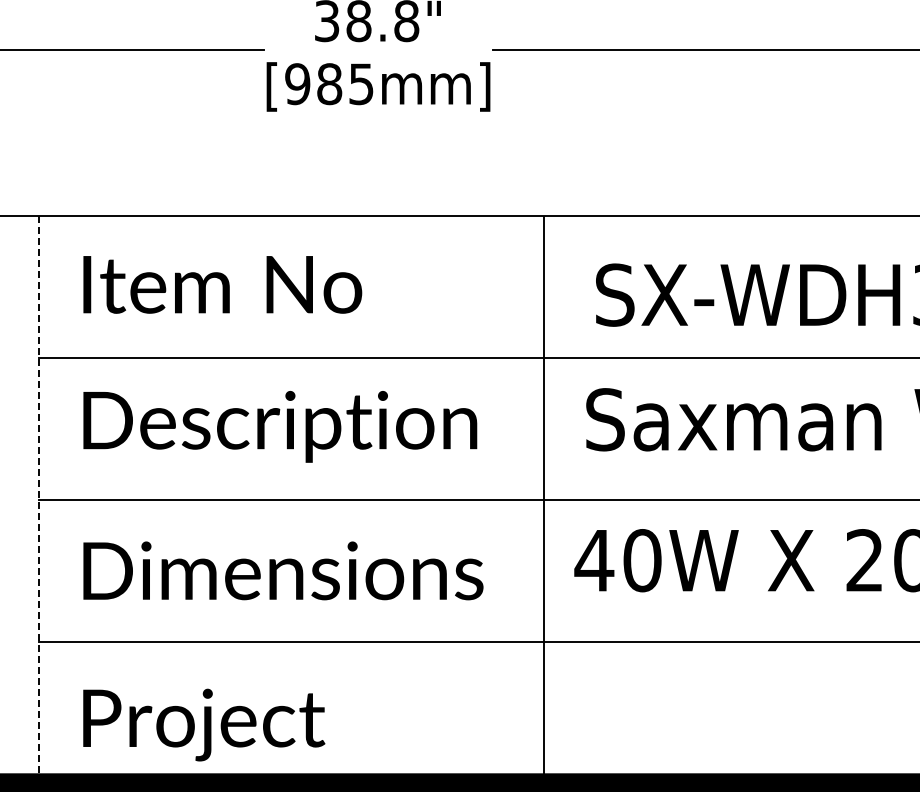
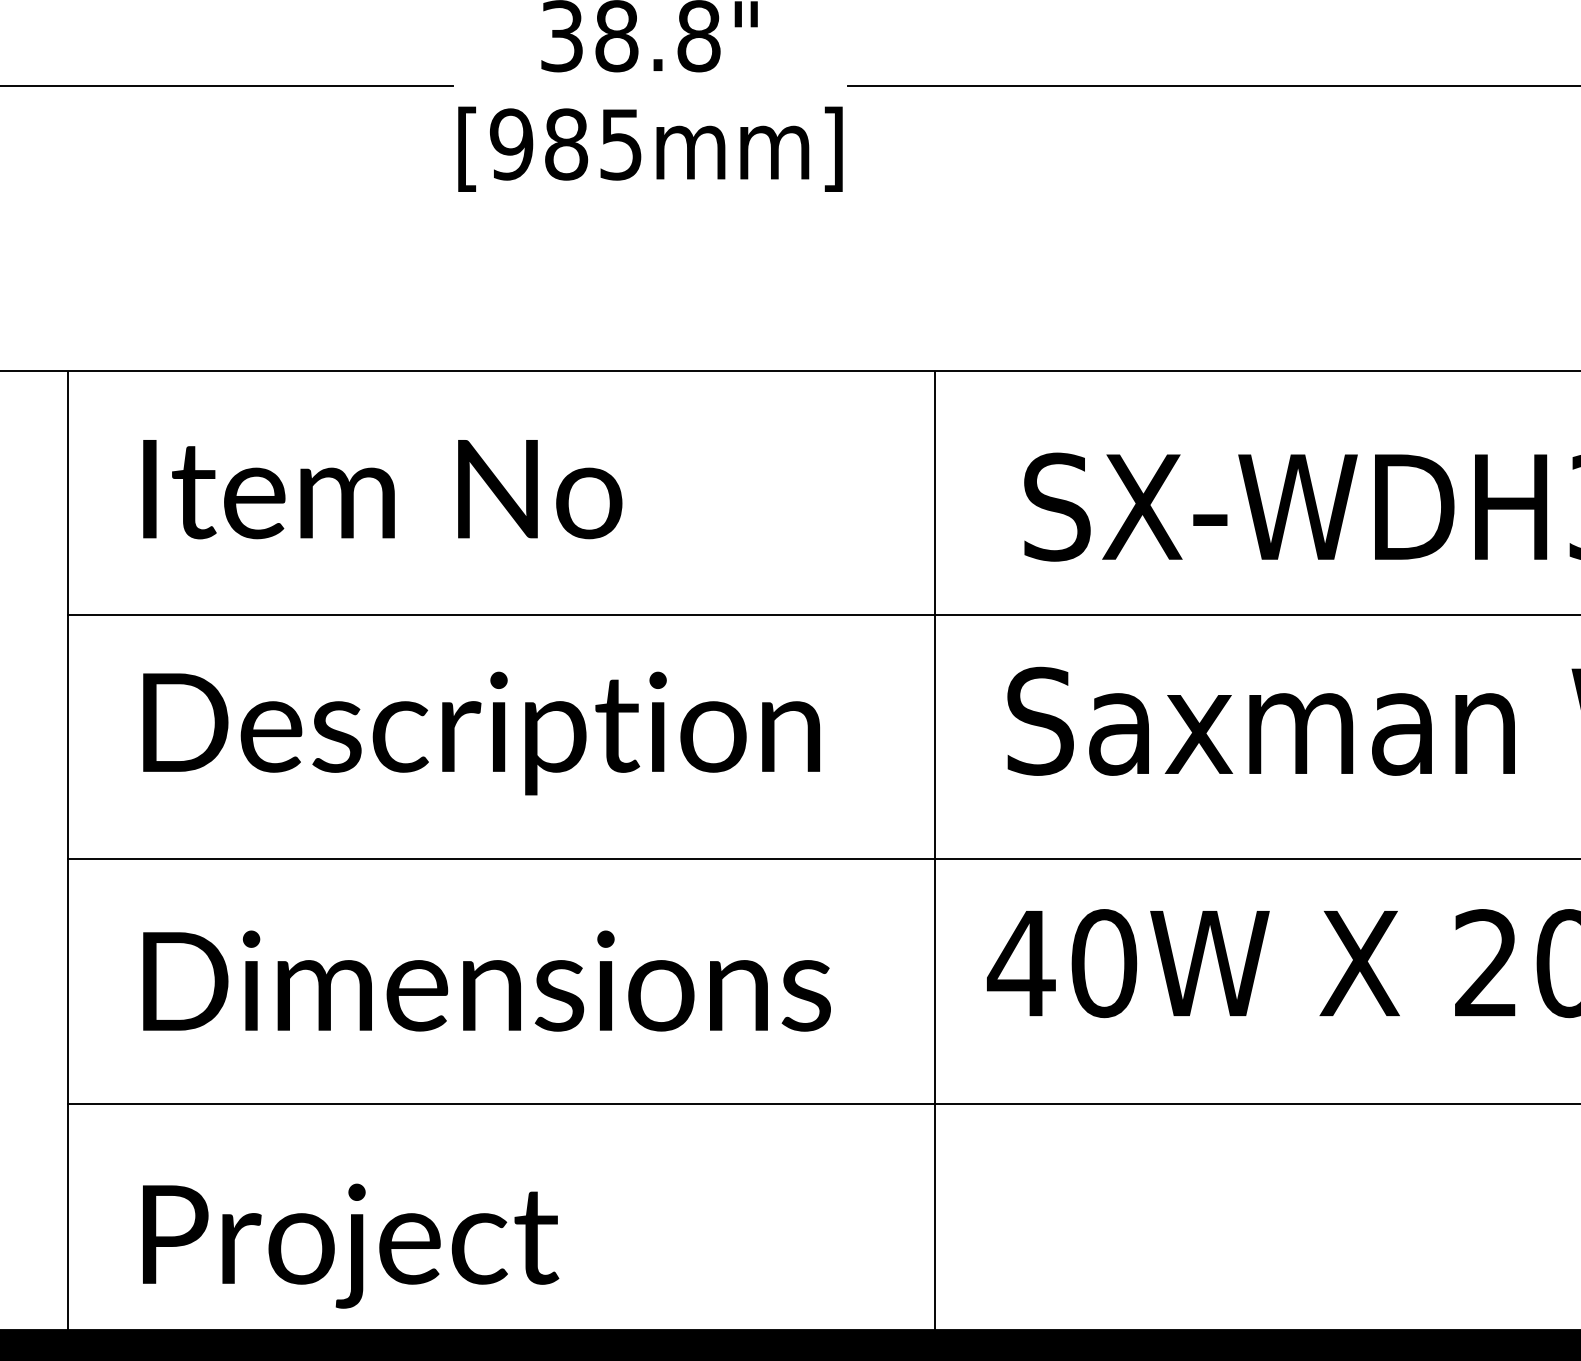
line: (39, 500) -> (67, 860), dashed -> solid

